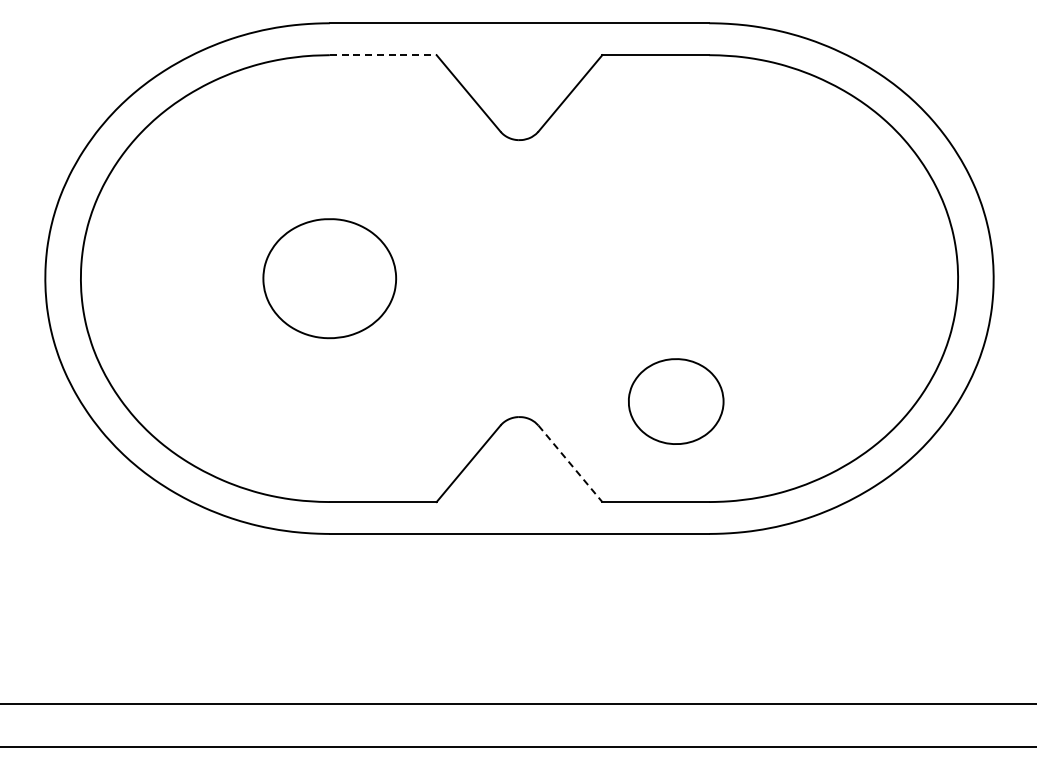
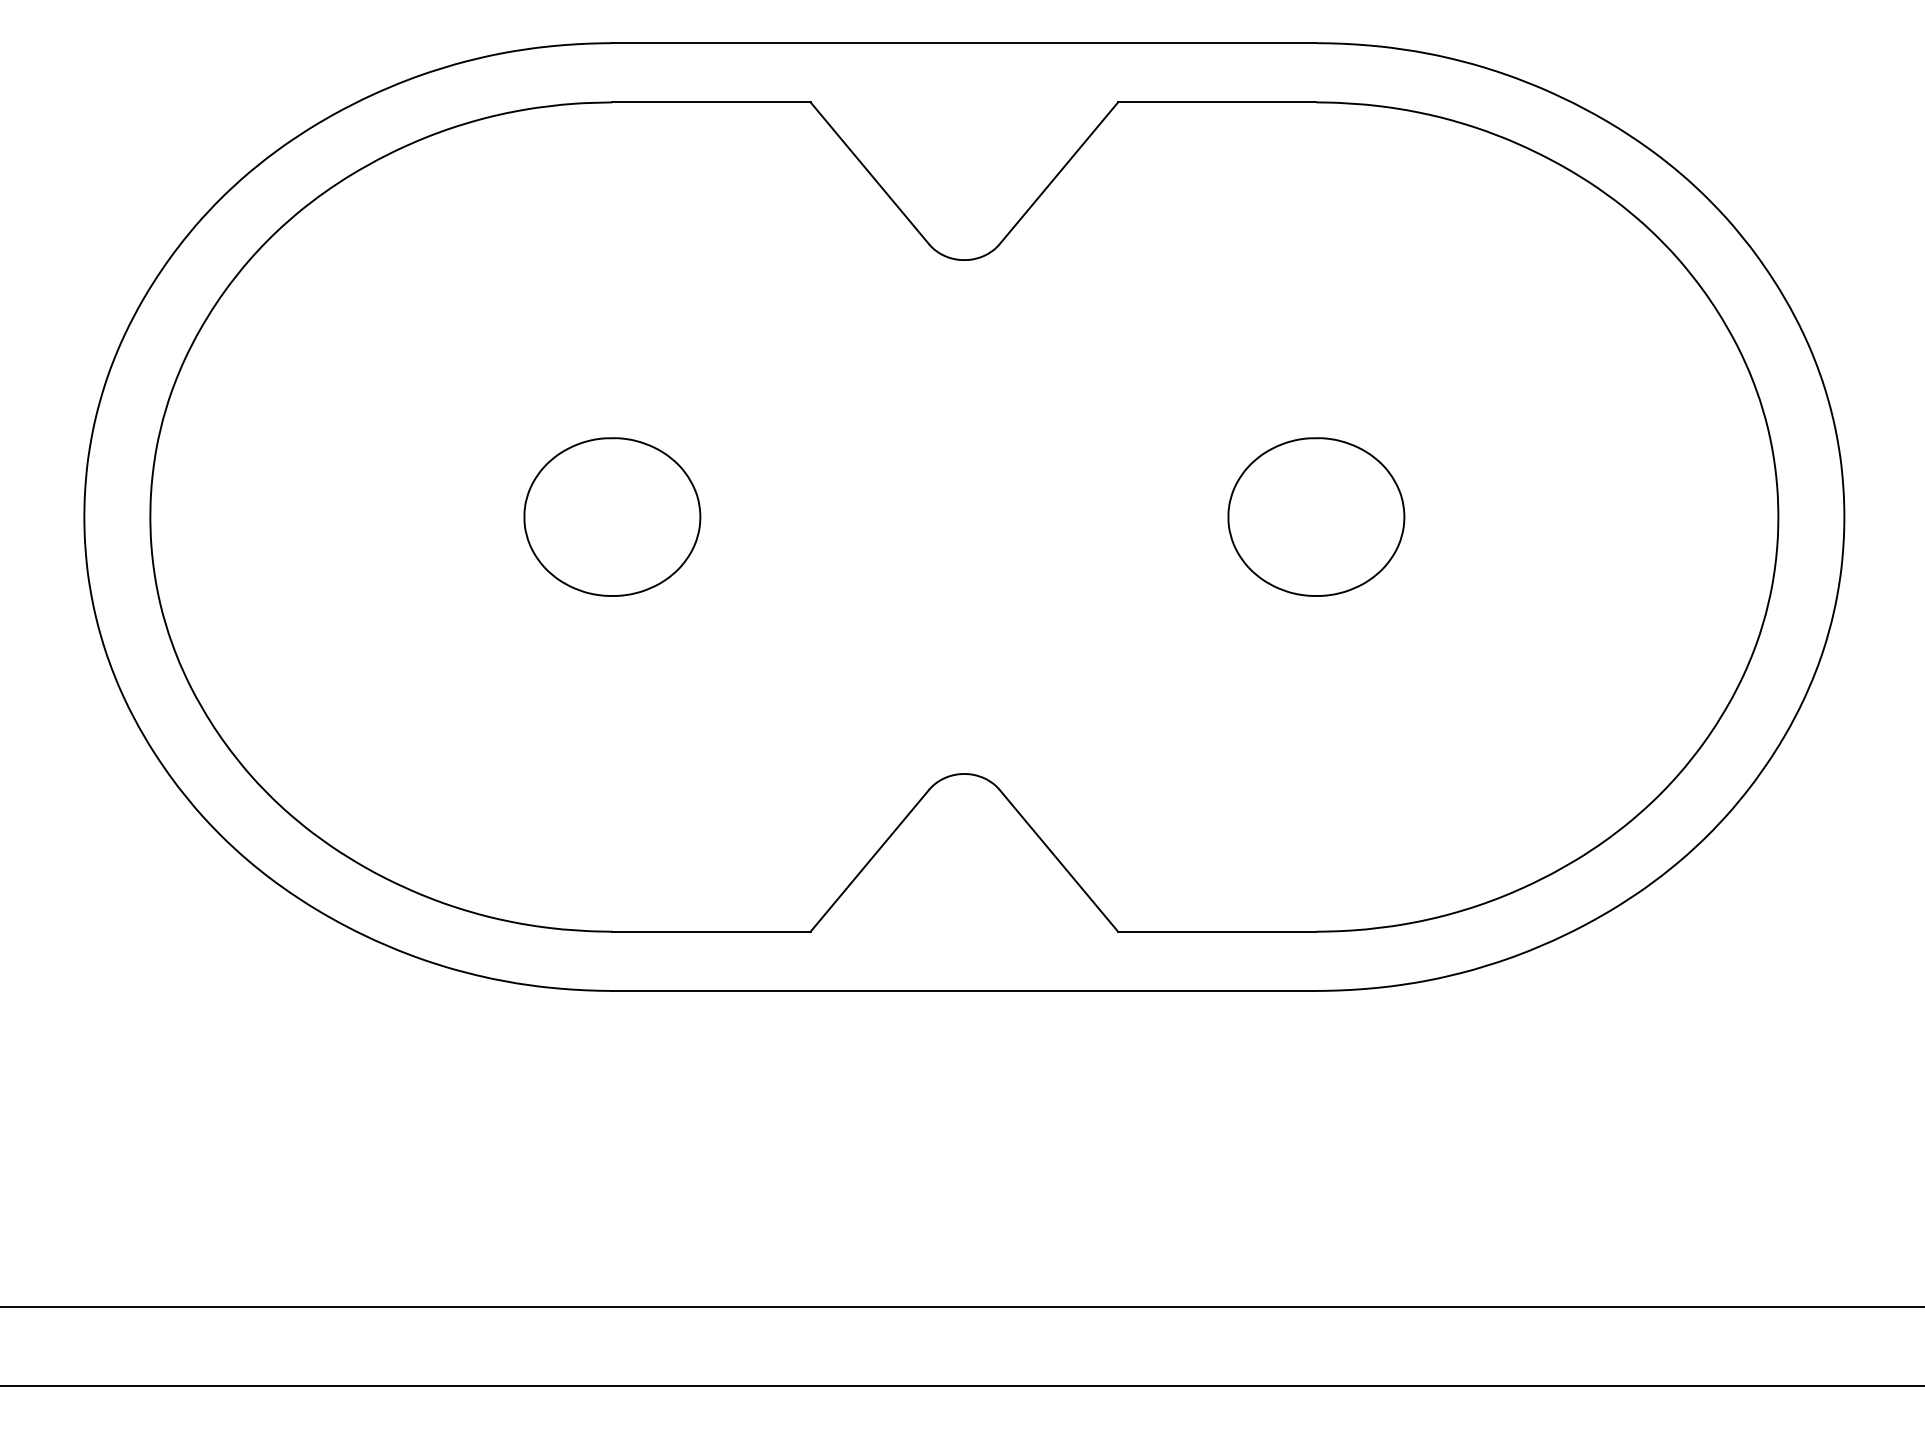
line: (383, 55) -> (711, 102), dashed -> solid
part: (329, 278) -> (611, 516), size x0.71
part: (676, 401) -> (1316, 516), moved
line: (570, 463) -> (1059, 860), dashed -> solid

